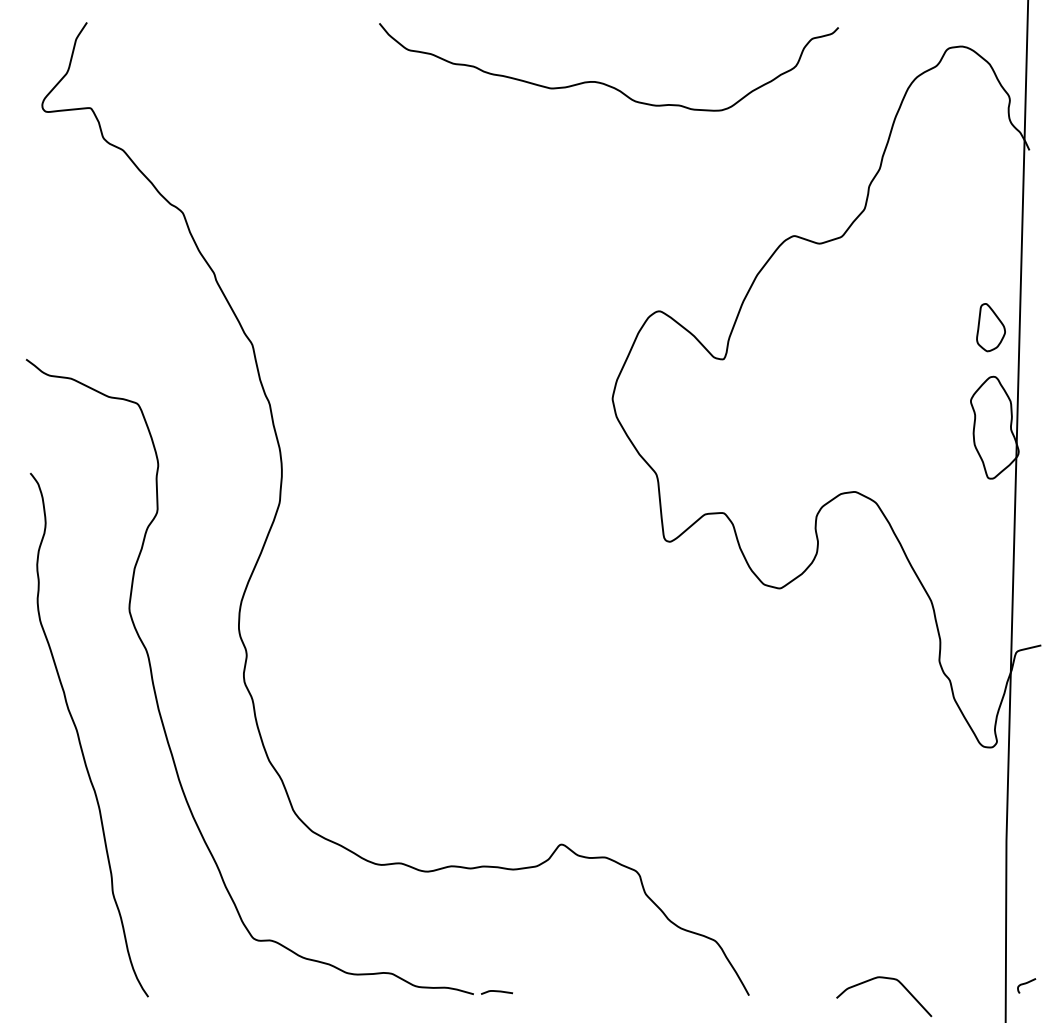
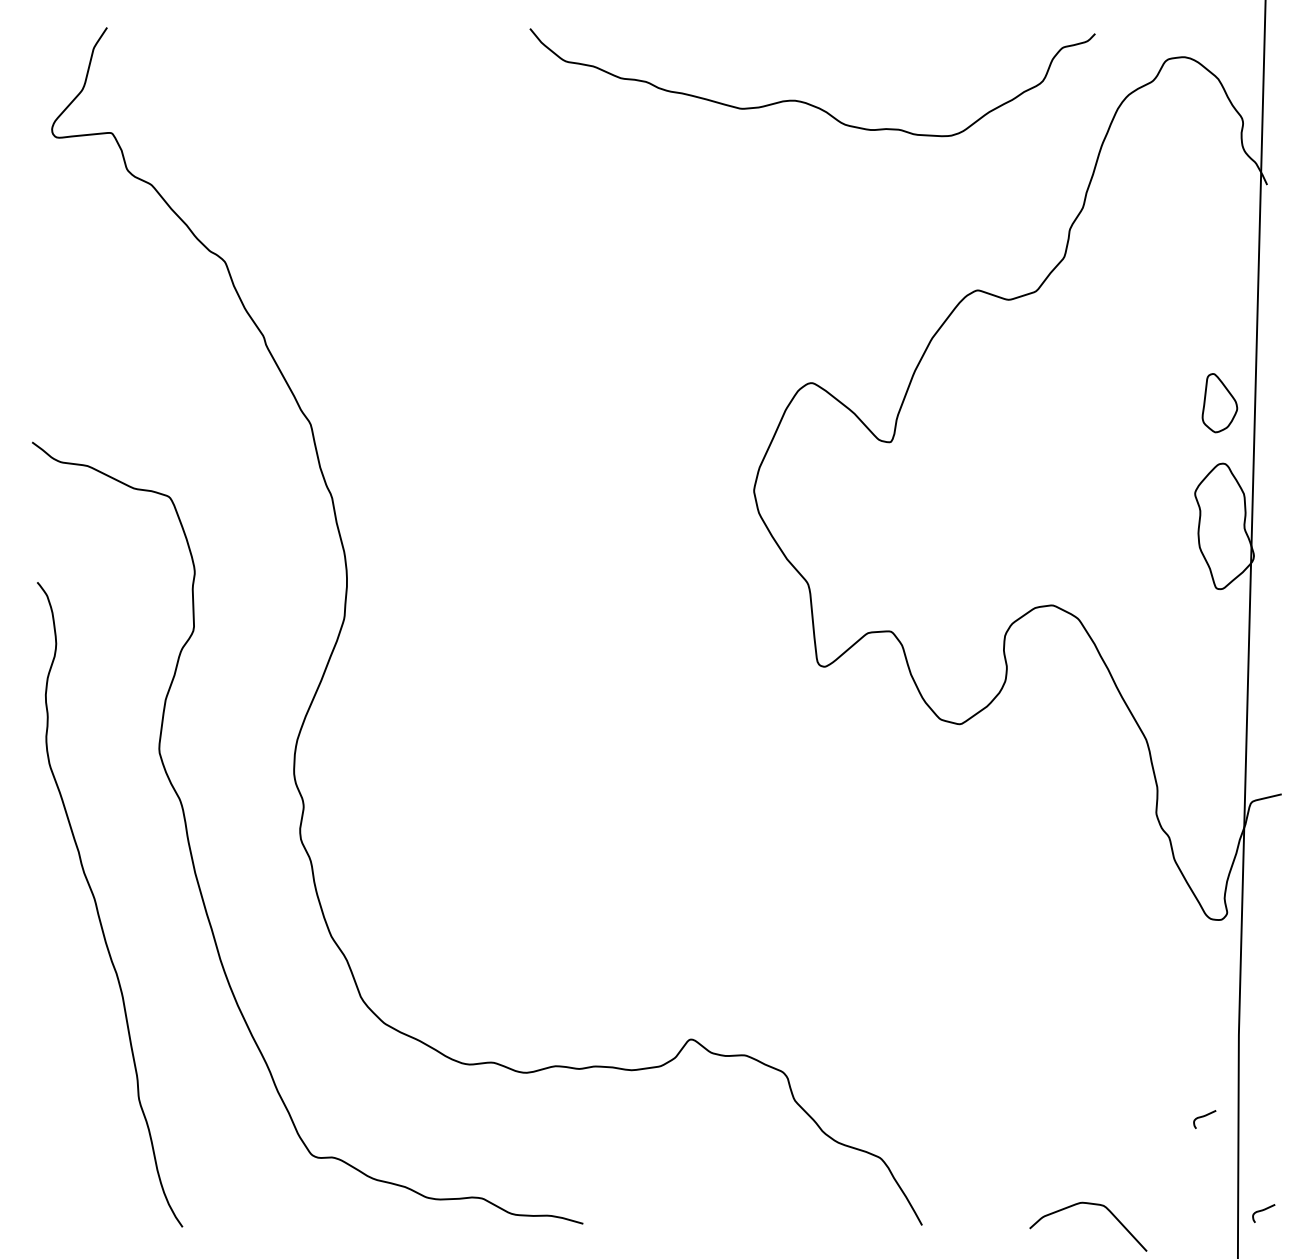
curve: (602, 82) -> (804, 101), moved
curve: (977, 907) -> (1203, 1117), added
curve: (496, 991) -> (611, 1220), removed

